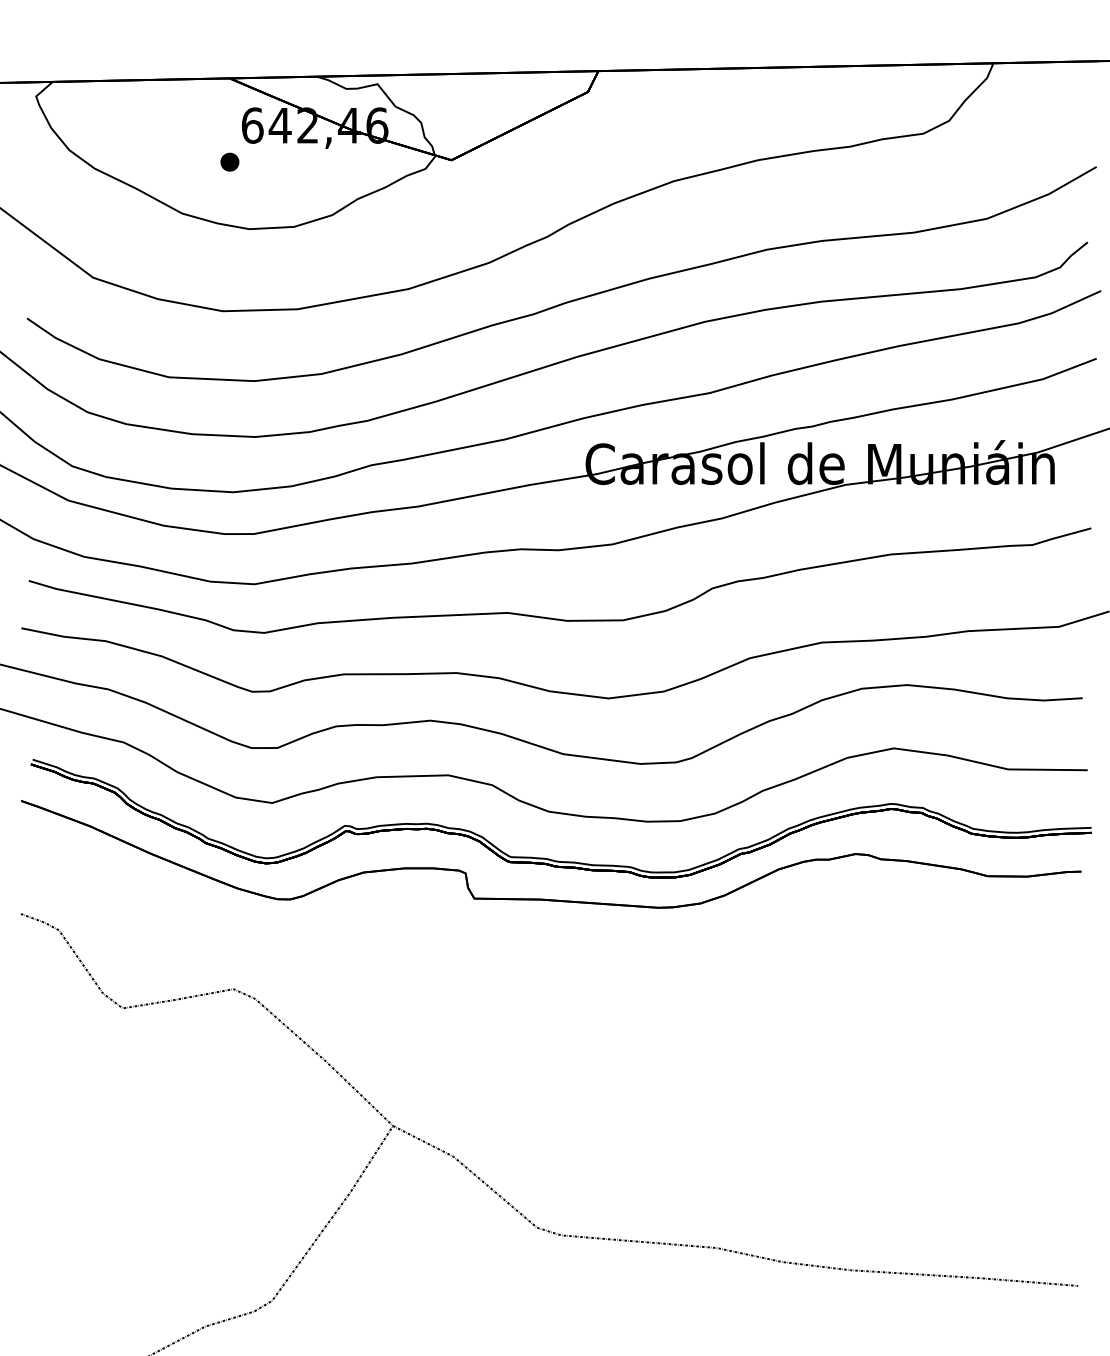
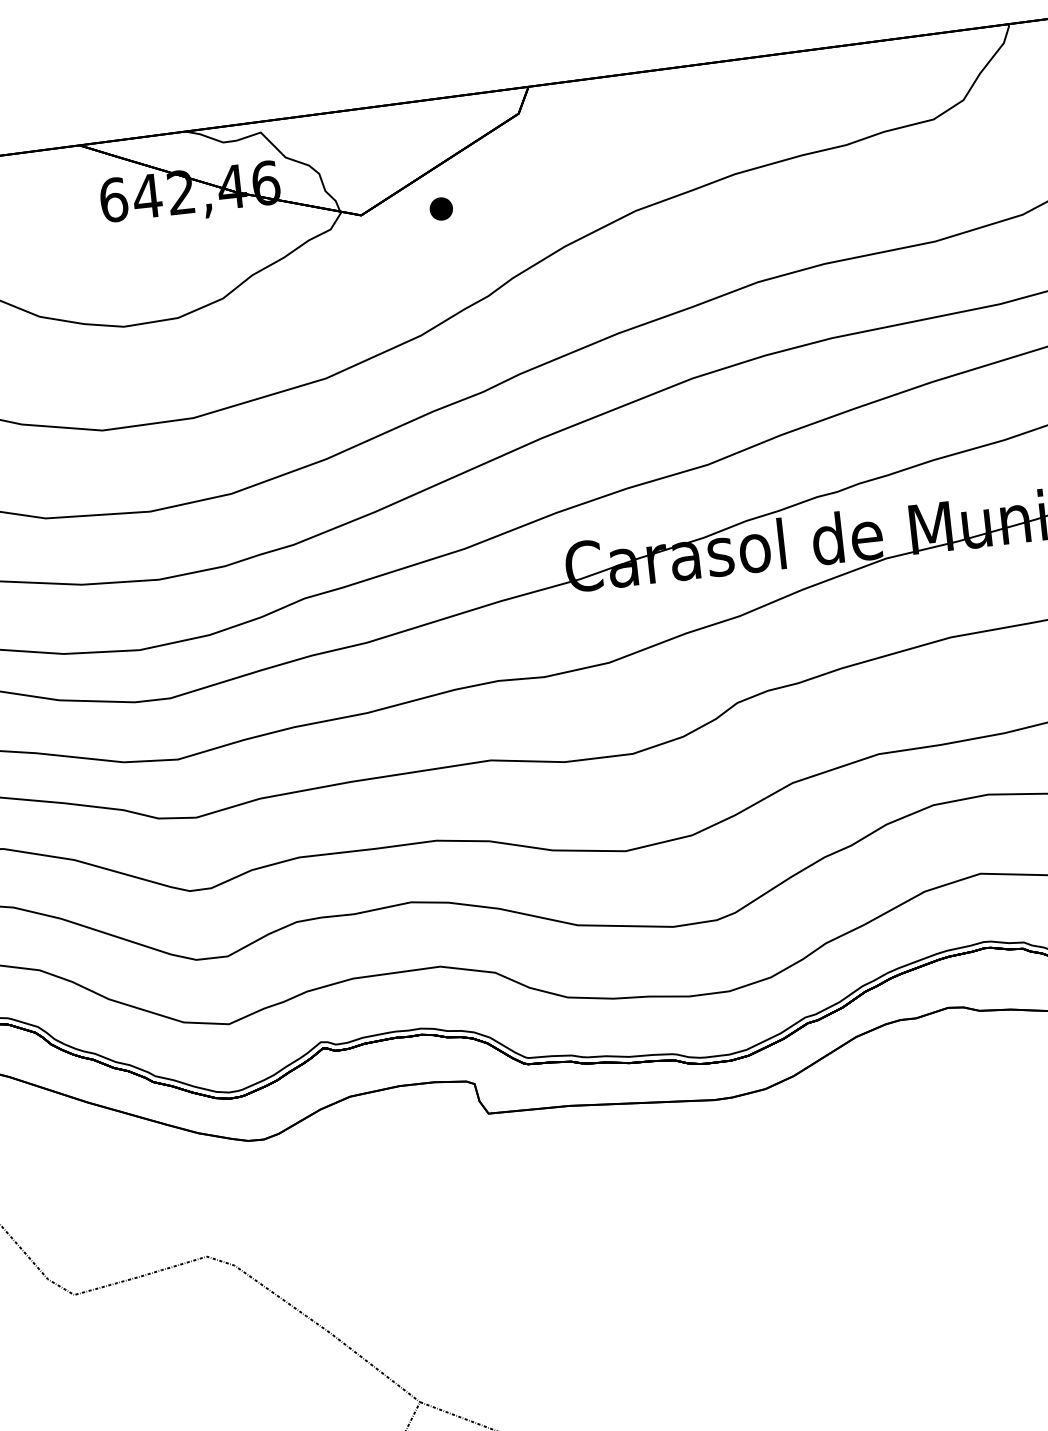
part: (229, 161) -> (440, 208), moved

